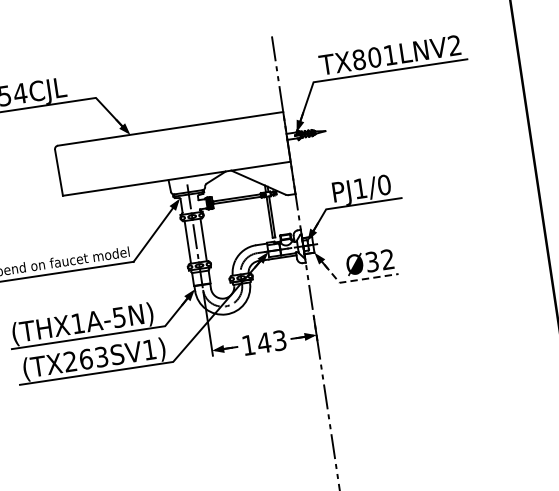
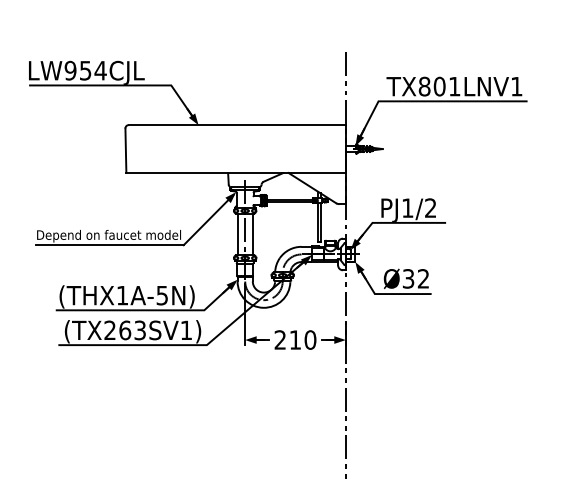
text: (454, 45) -> (516, 86), TX801LNV2 -> TX801LNV1
text: (383, 184) -> (430, 207), PJ1/0 -> PJ1/2
line: (350, 281) -> (385, 294), dashed -> solid
text: (264, 342) -> (295, 339), 143 -> 210

